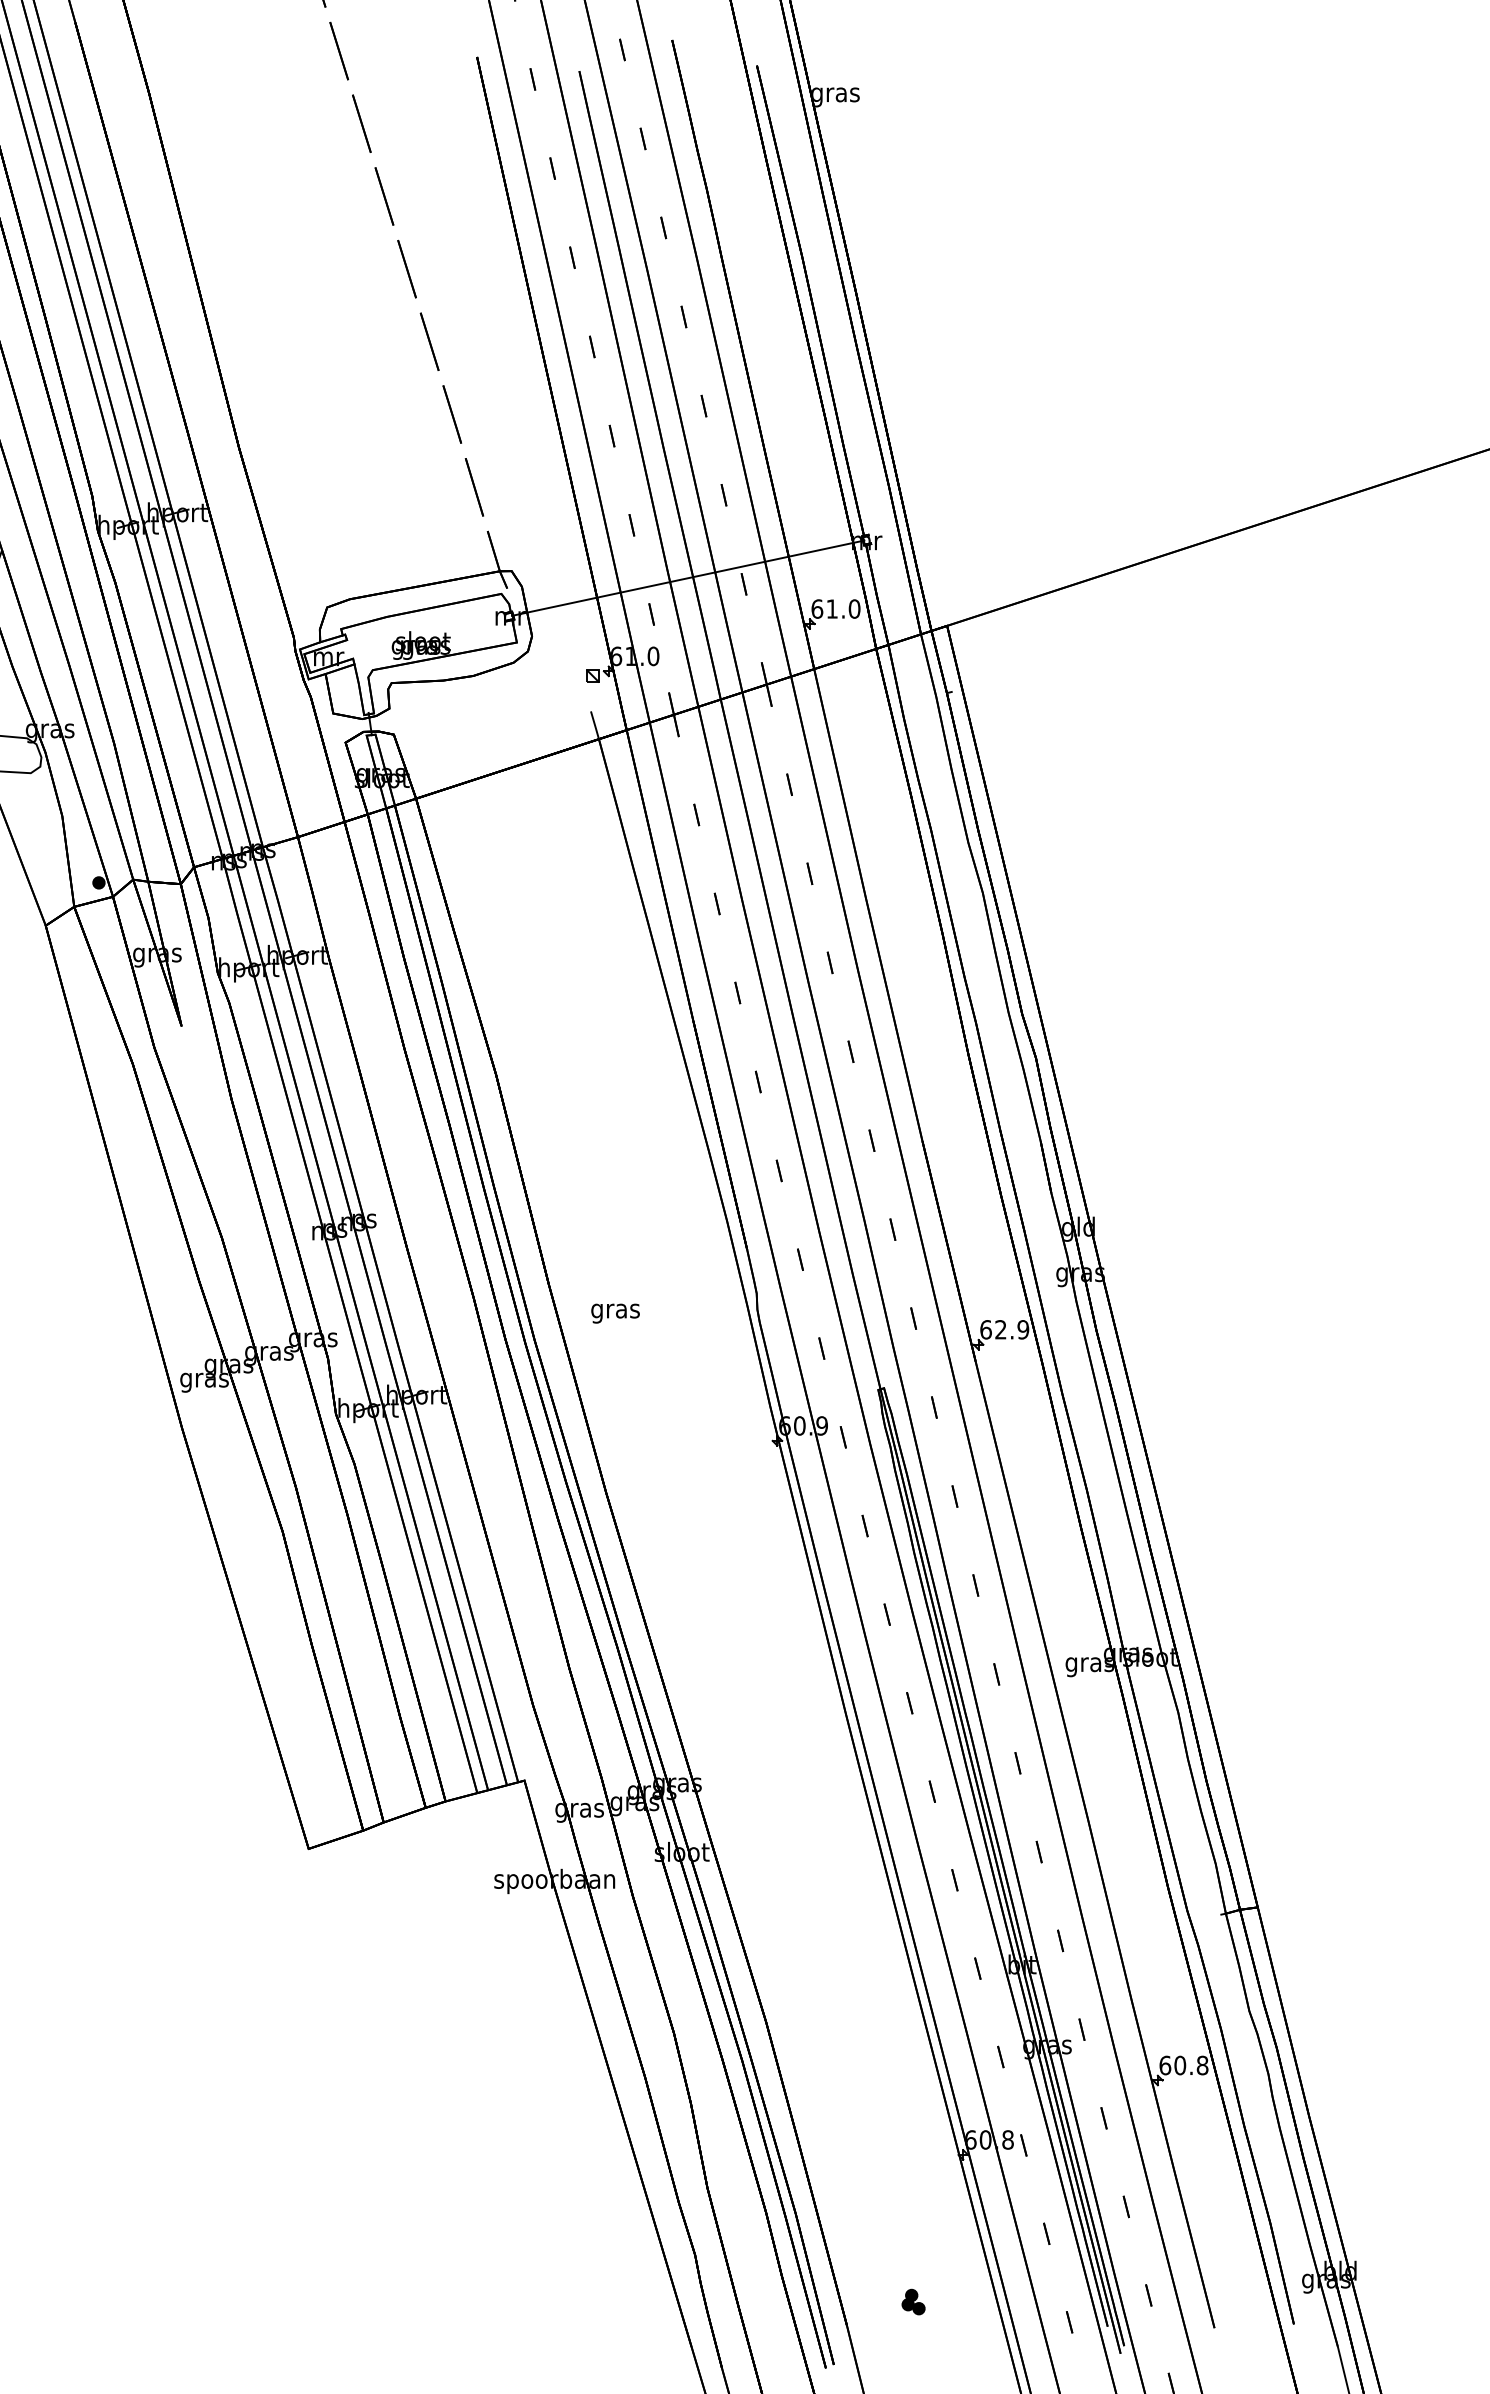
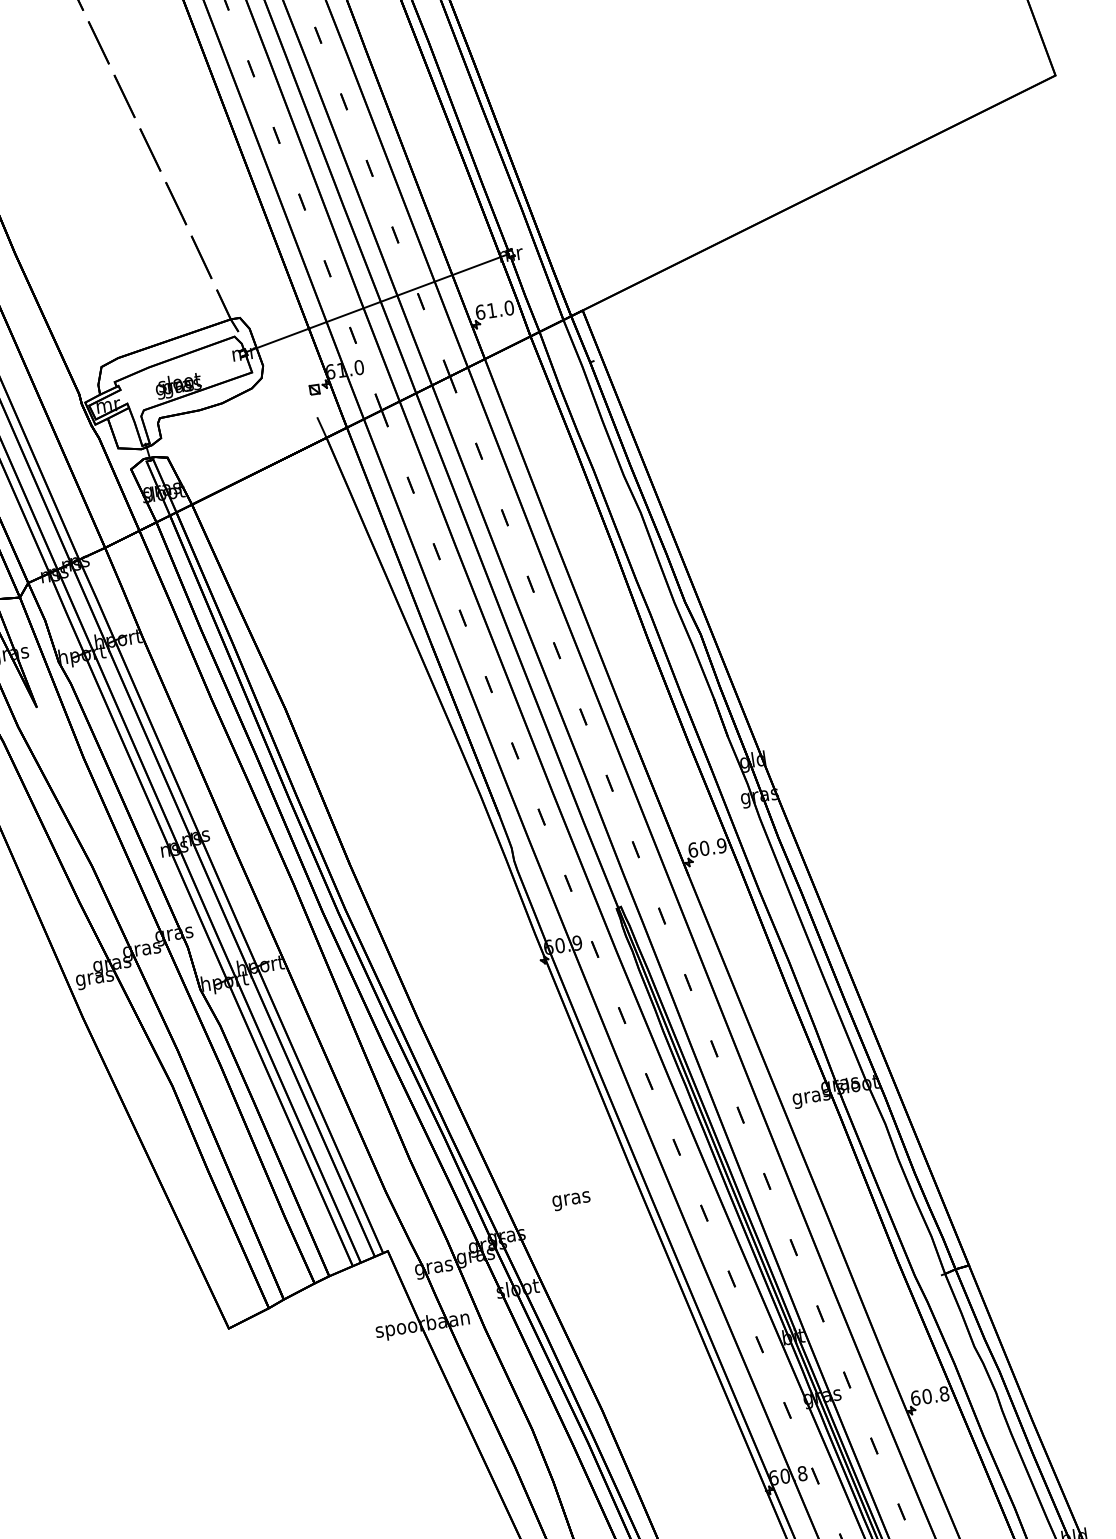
text: (615, 1313) -> (571, 1201), moved
text: (1000, 1329) -> (704, 848), 62.9 -> 60.9

